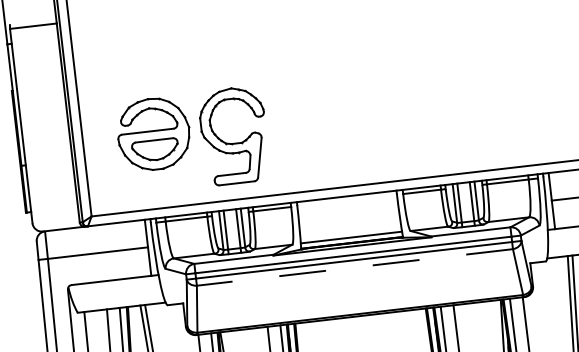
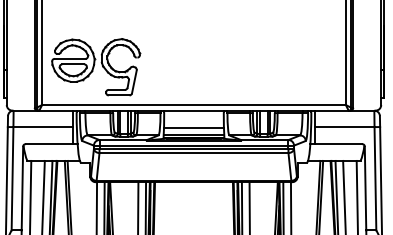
part: (193, 140) -> (96, 67), moved
line: (349, 224) -> (193, 127), added
line: (354, 268) -> (193, 153), dashed -> solid

